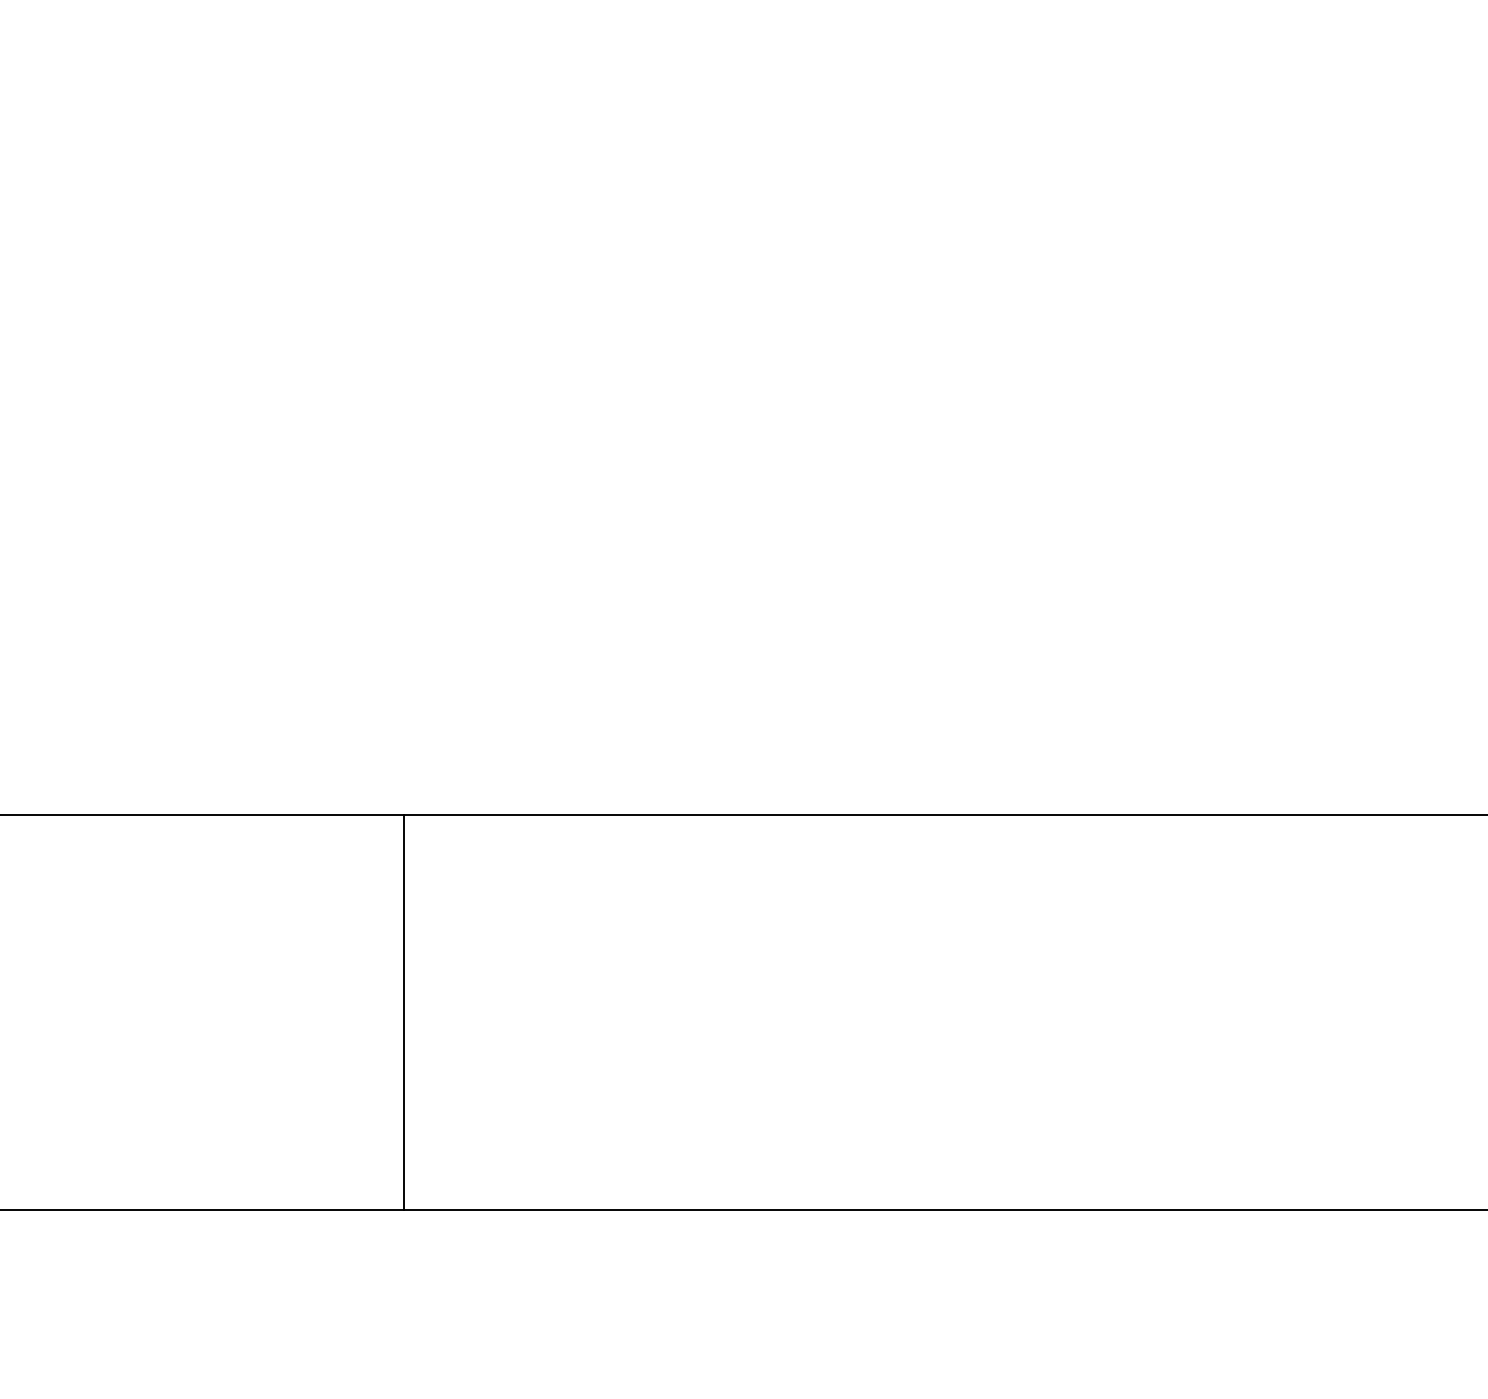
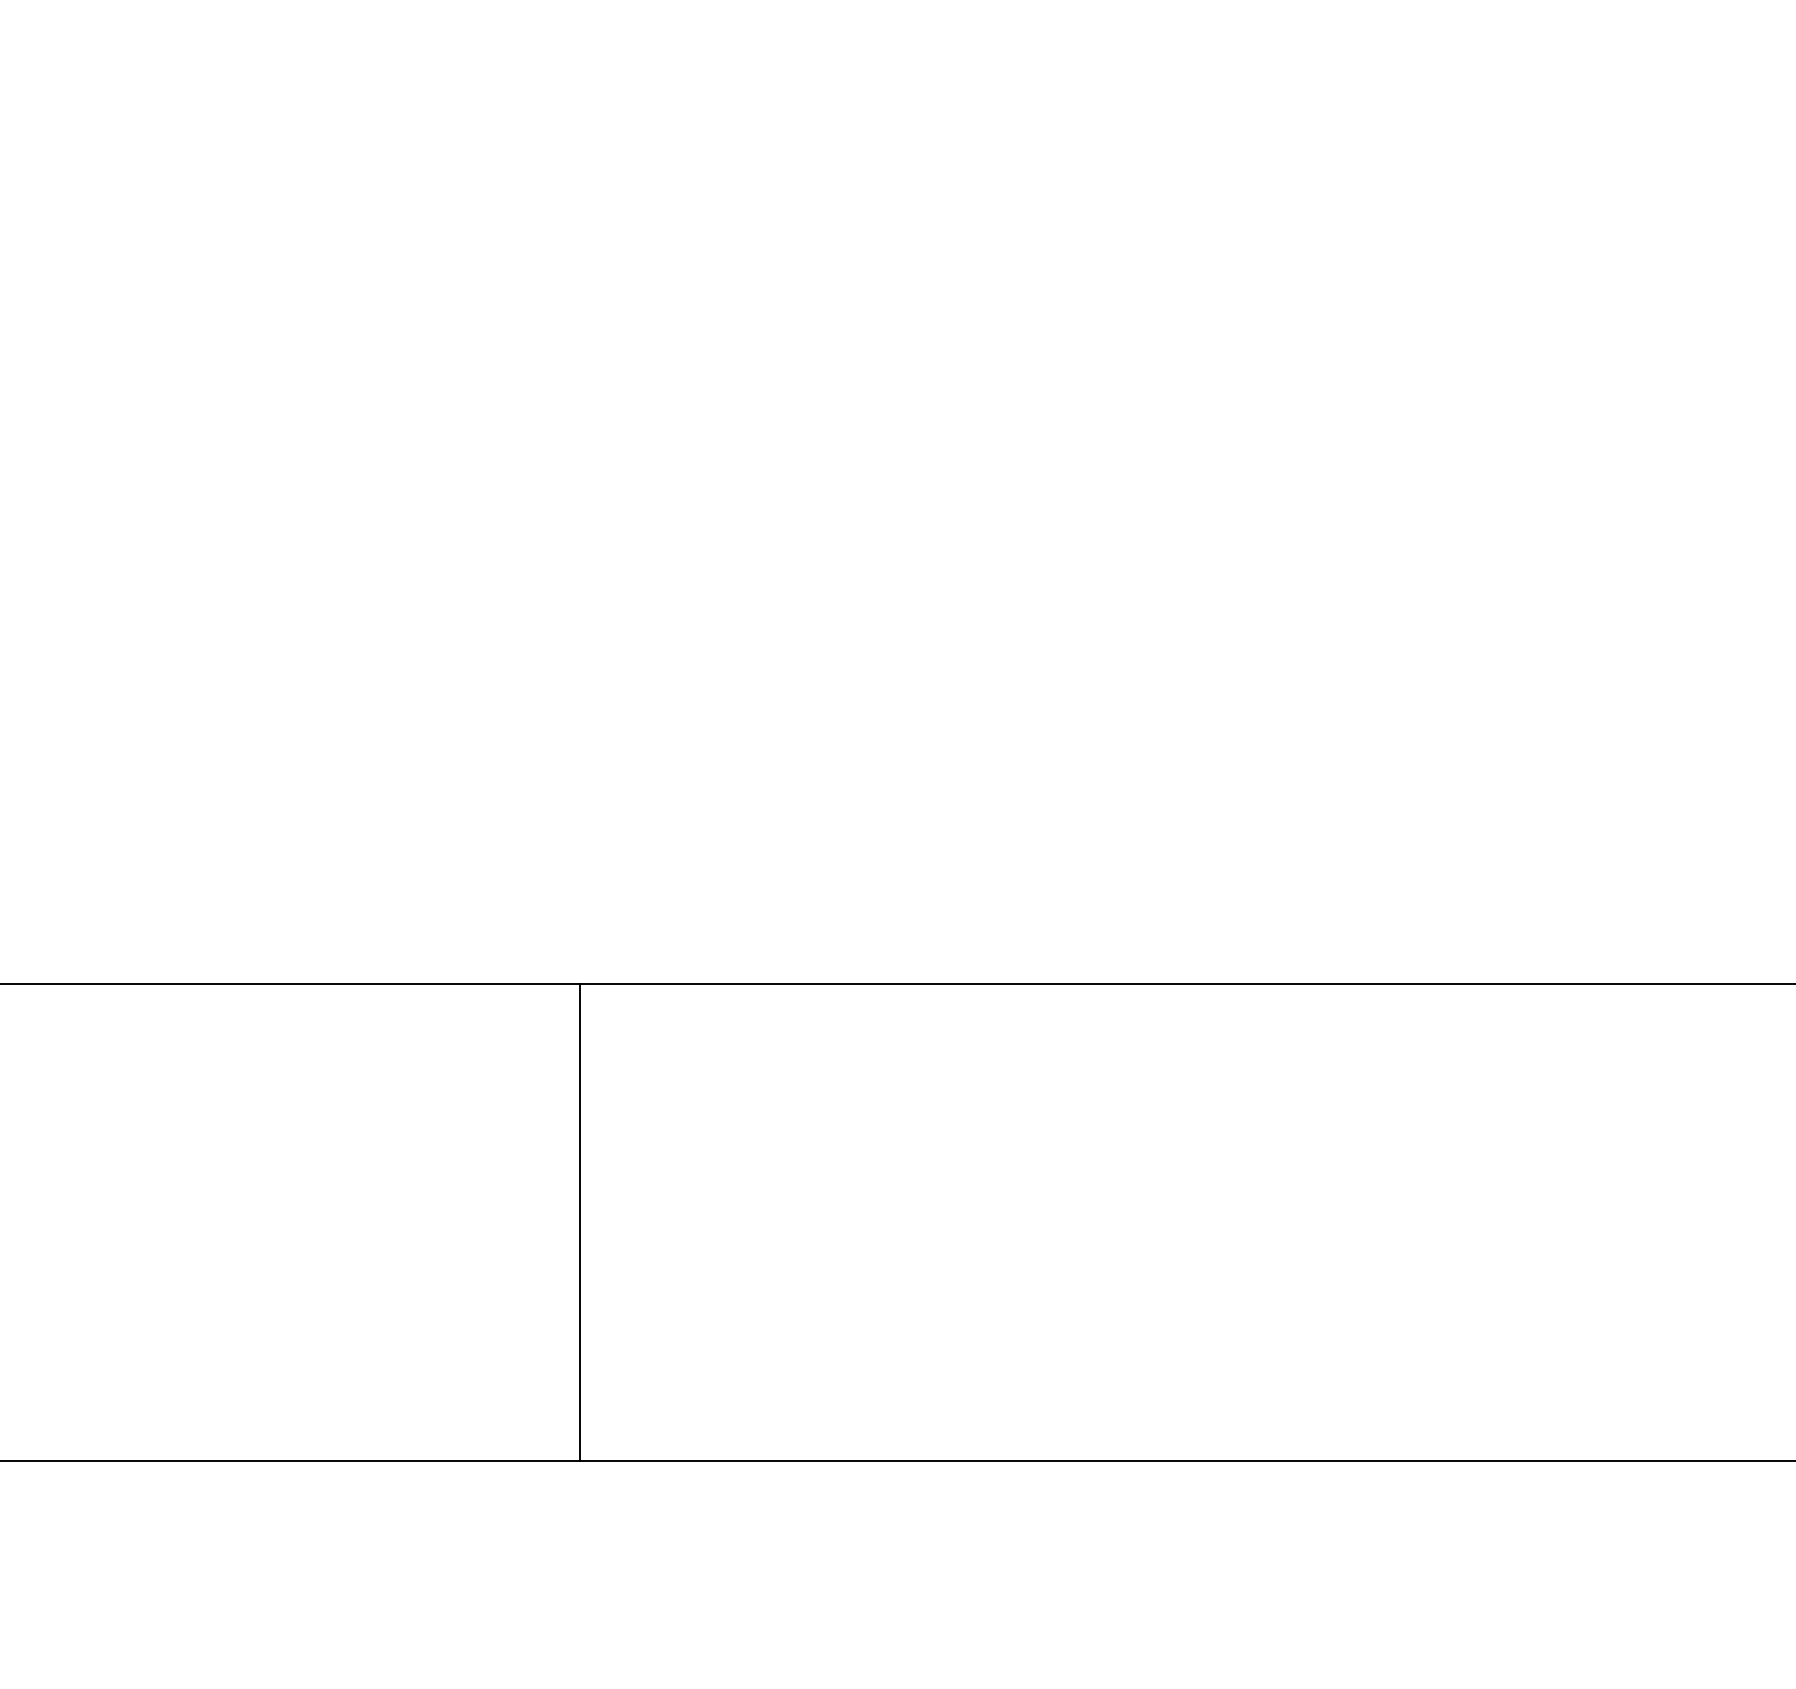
line: (403, 1011) -> (580, 1221), moved

